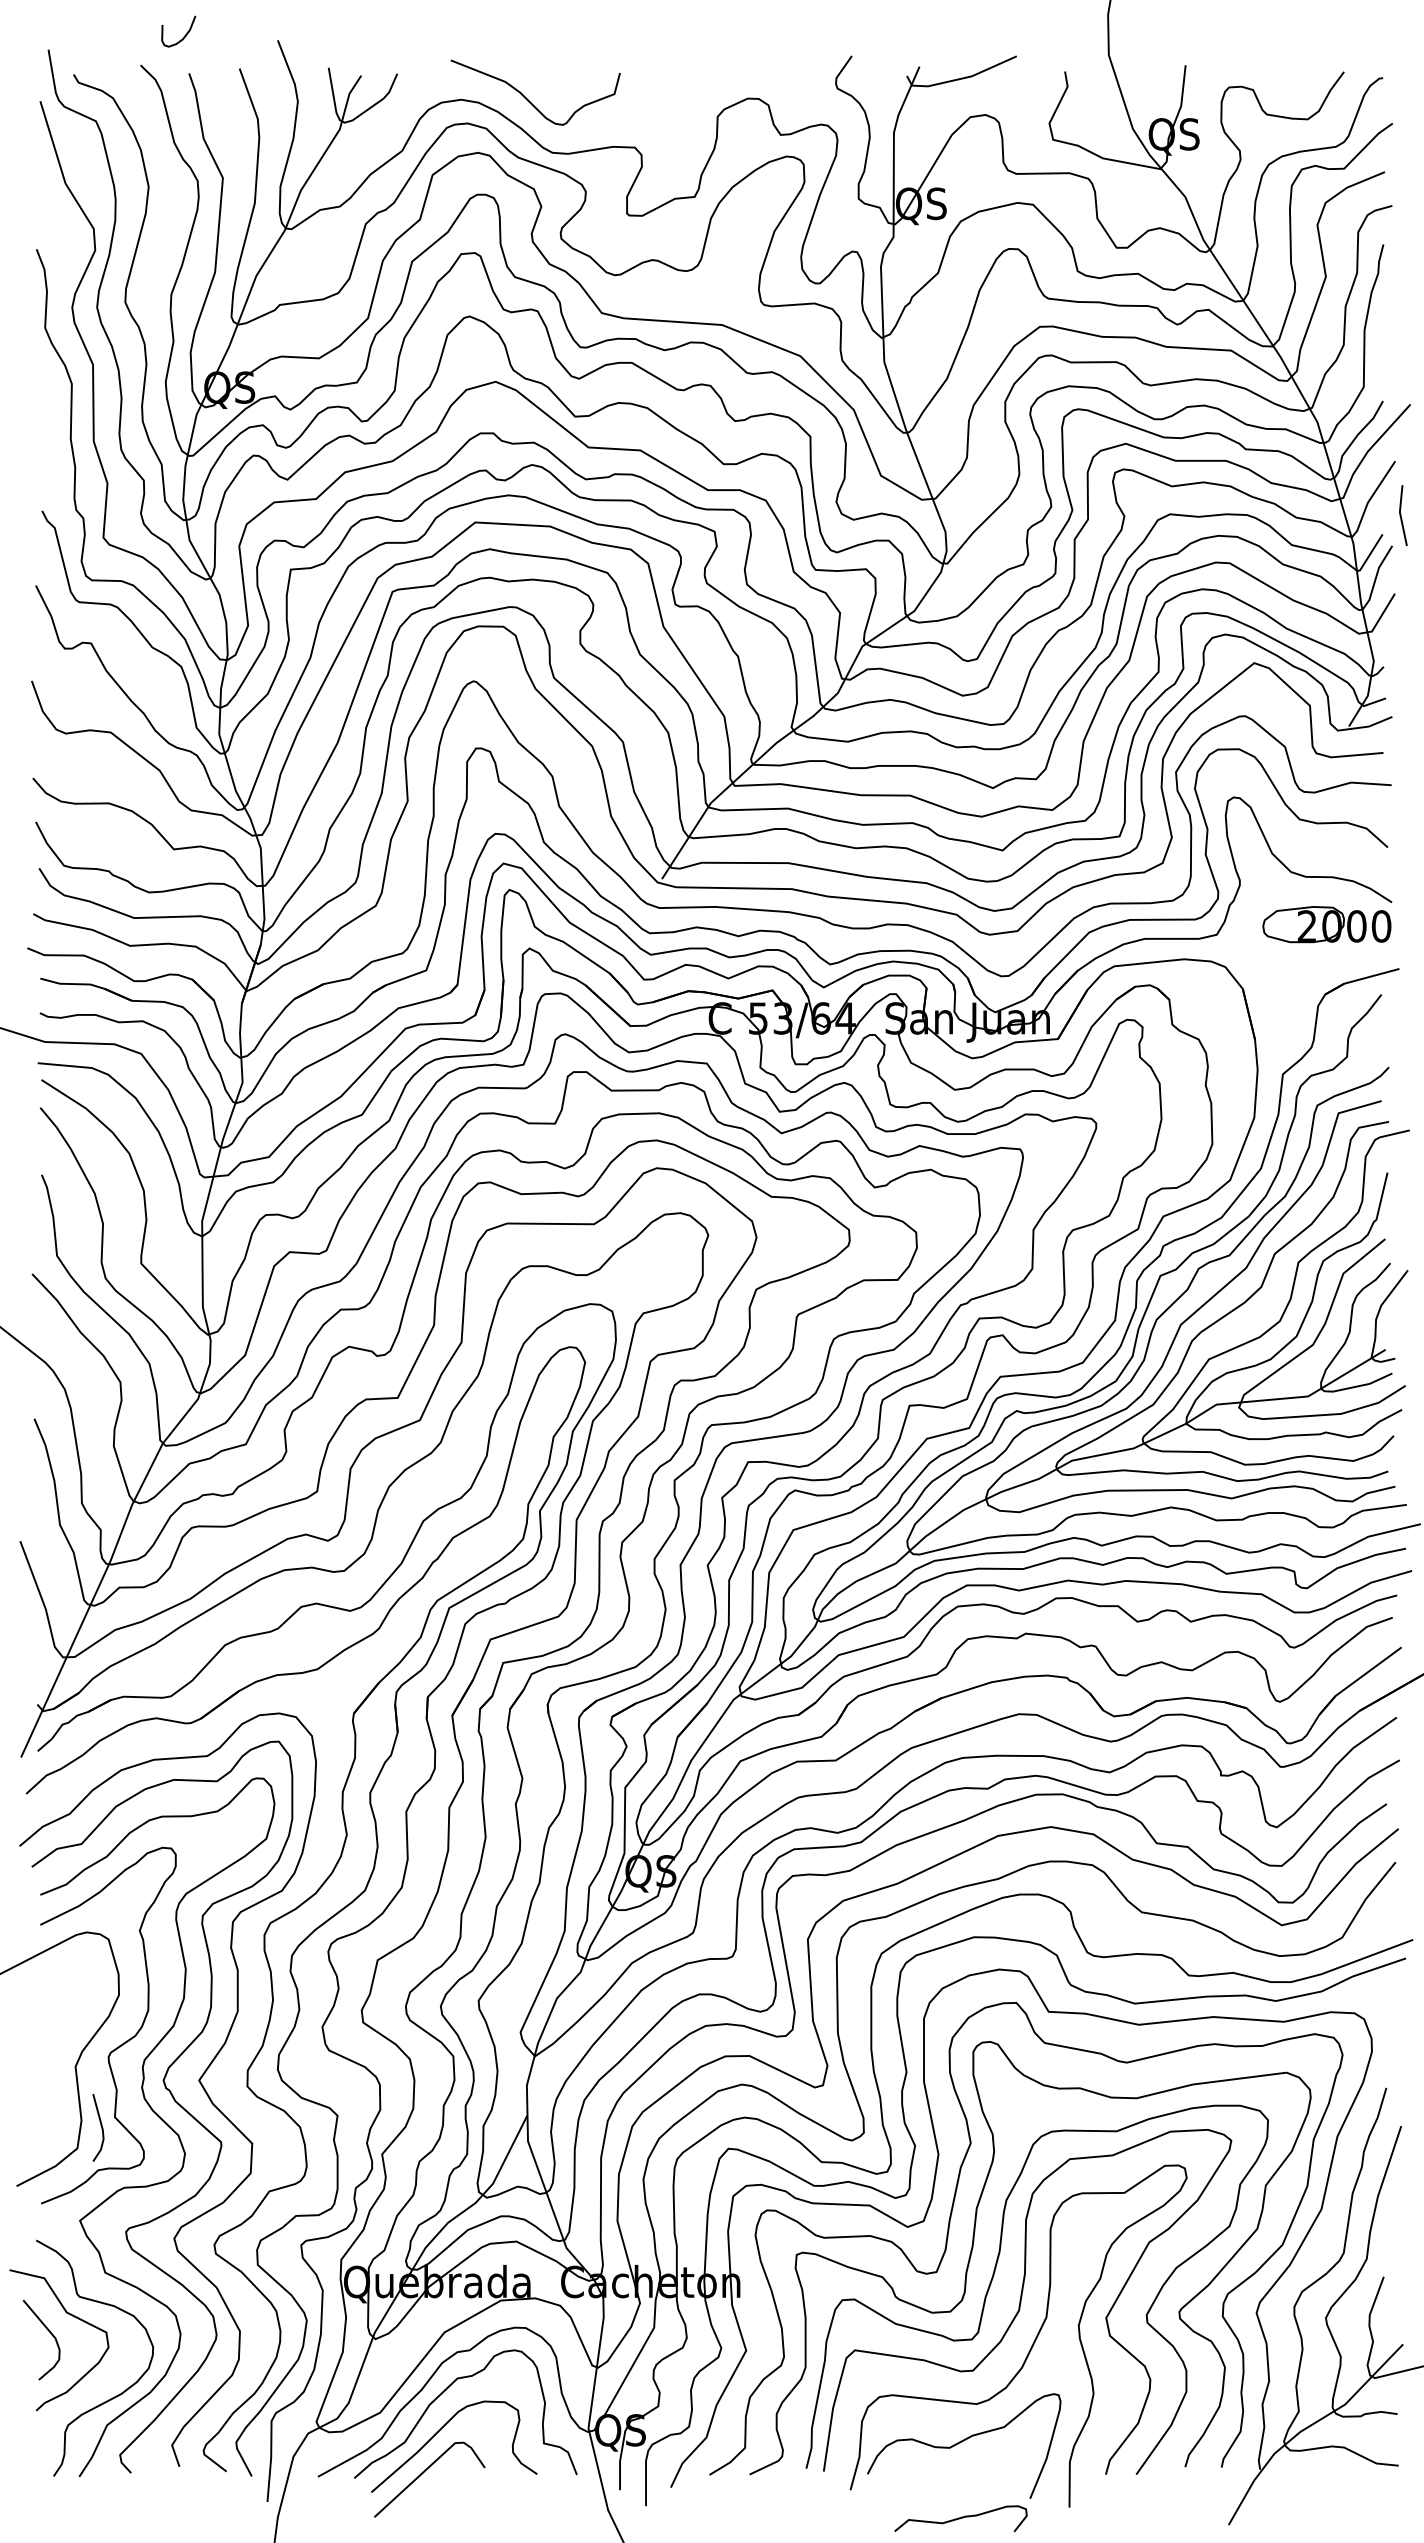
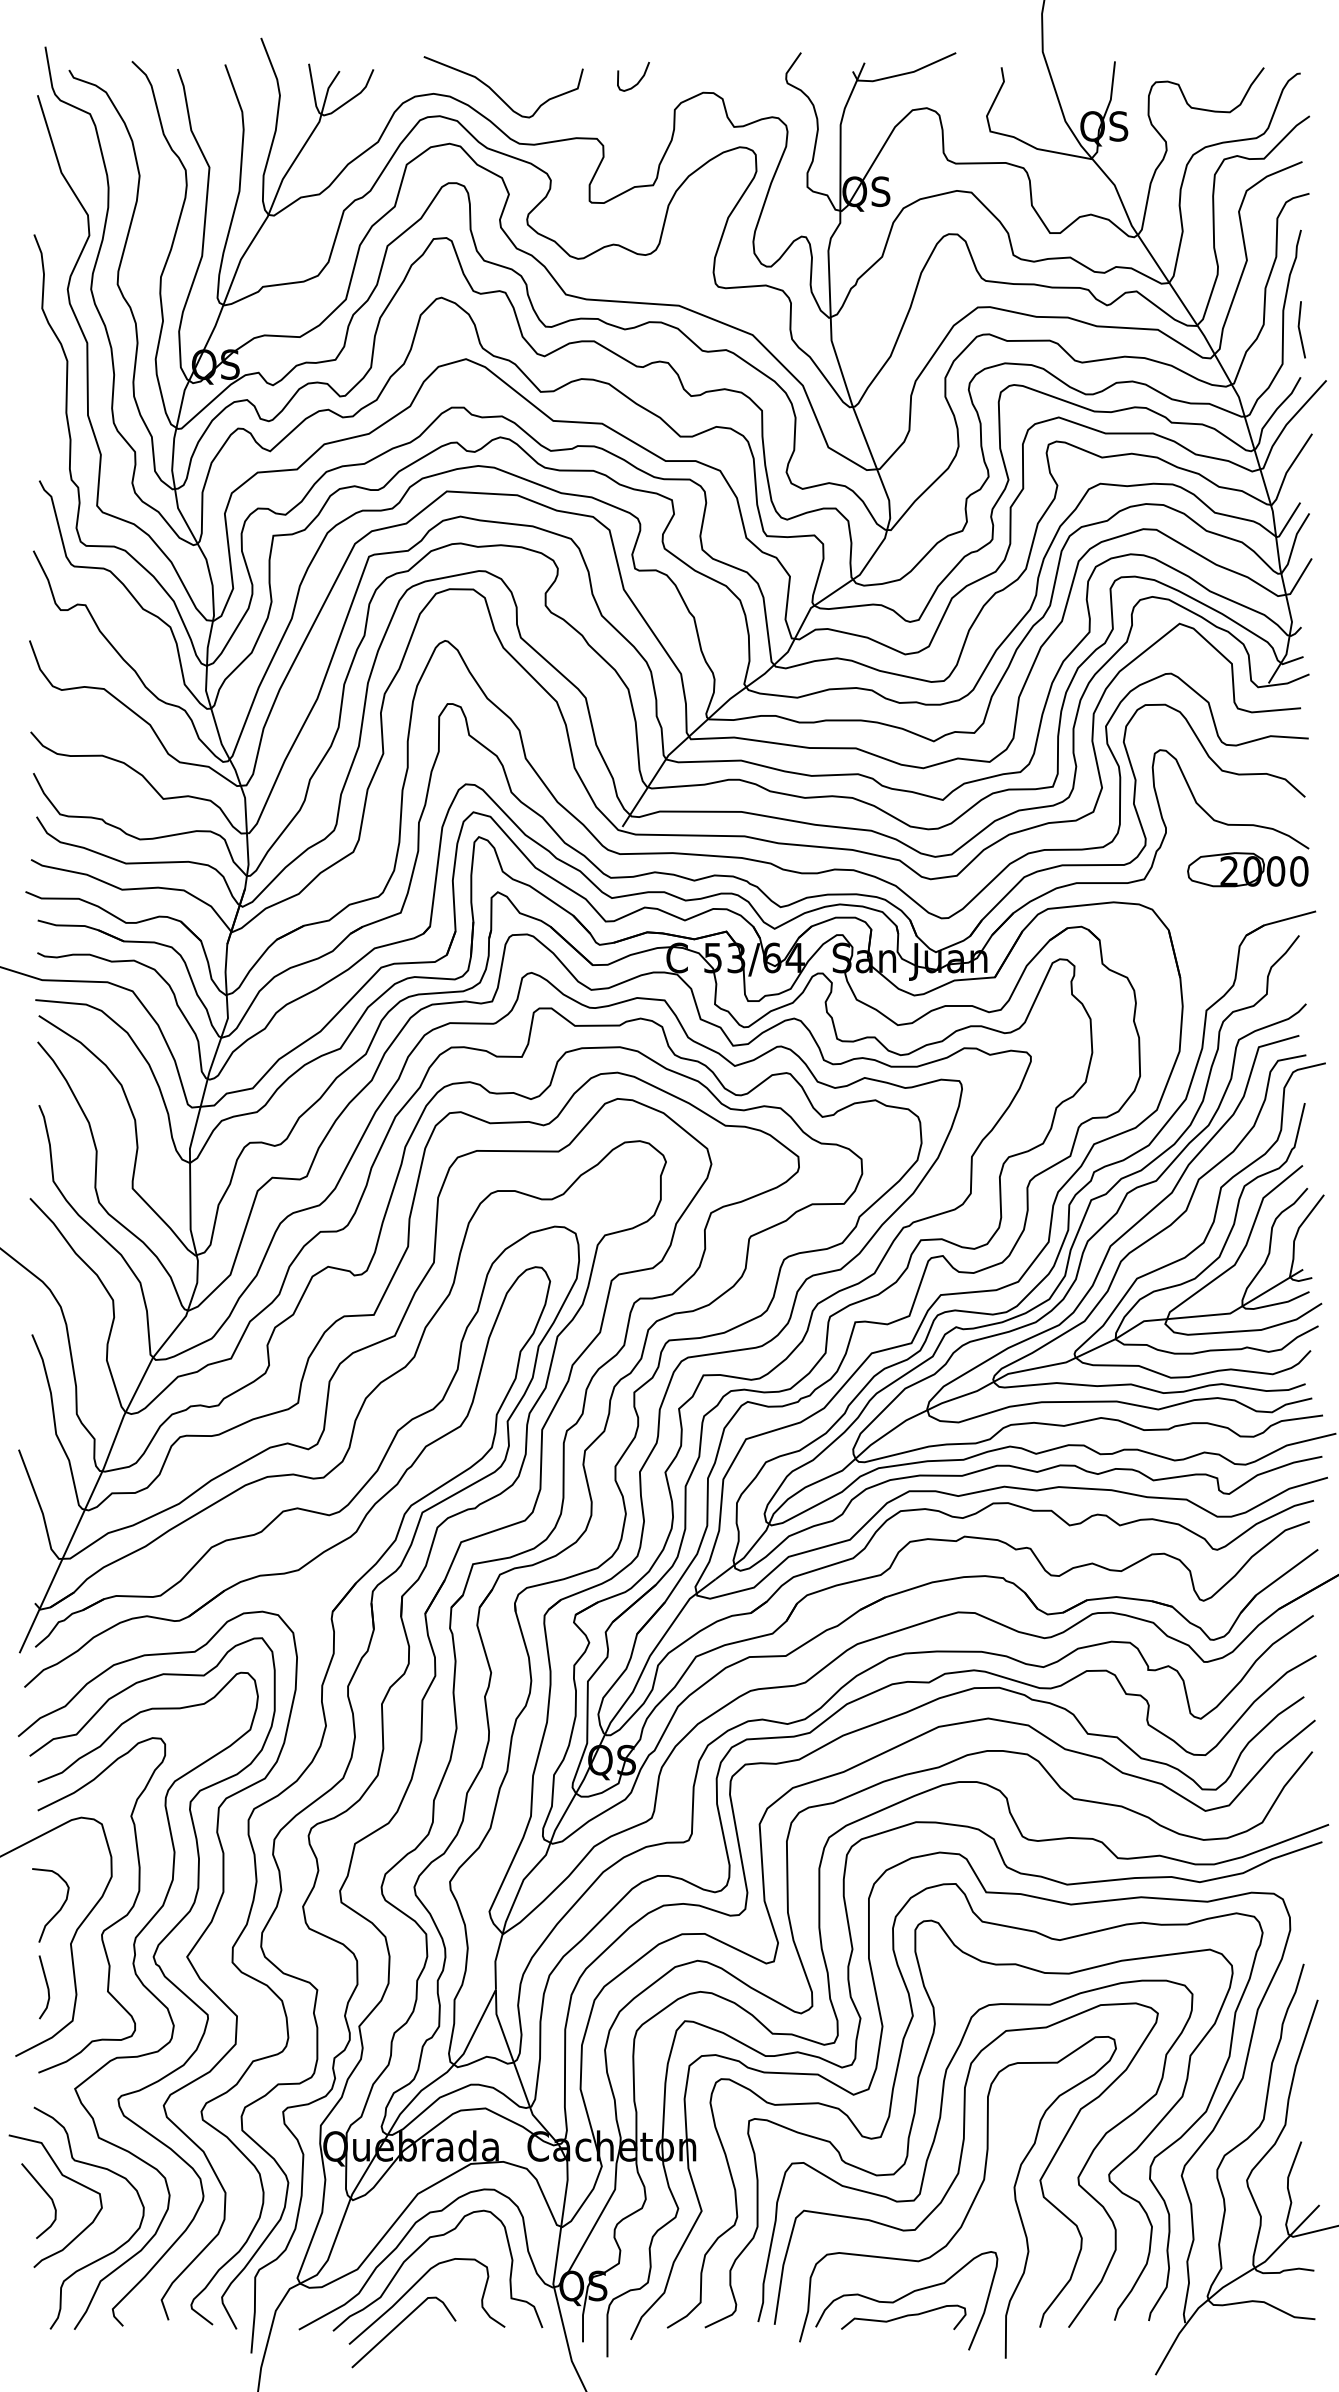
curve: (183, 36) -> (637, 81), moved
line: (1401, 515) -> (1300, 329), moved
curve: (63, 2029) -> (59, 1908), added
line: (100, 2125) -> (46, 1985), moved
curve: (960, 2518) -> (903, 2317), moved

